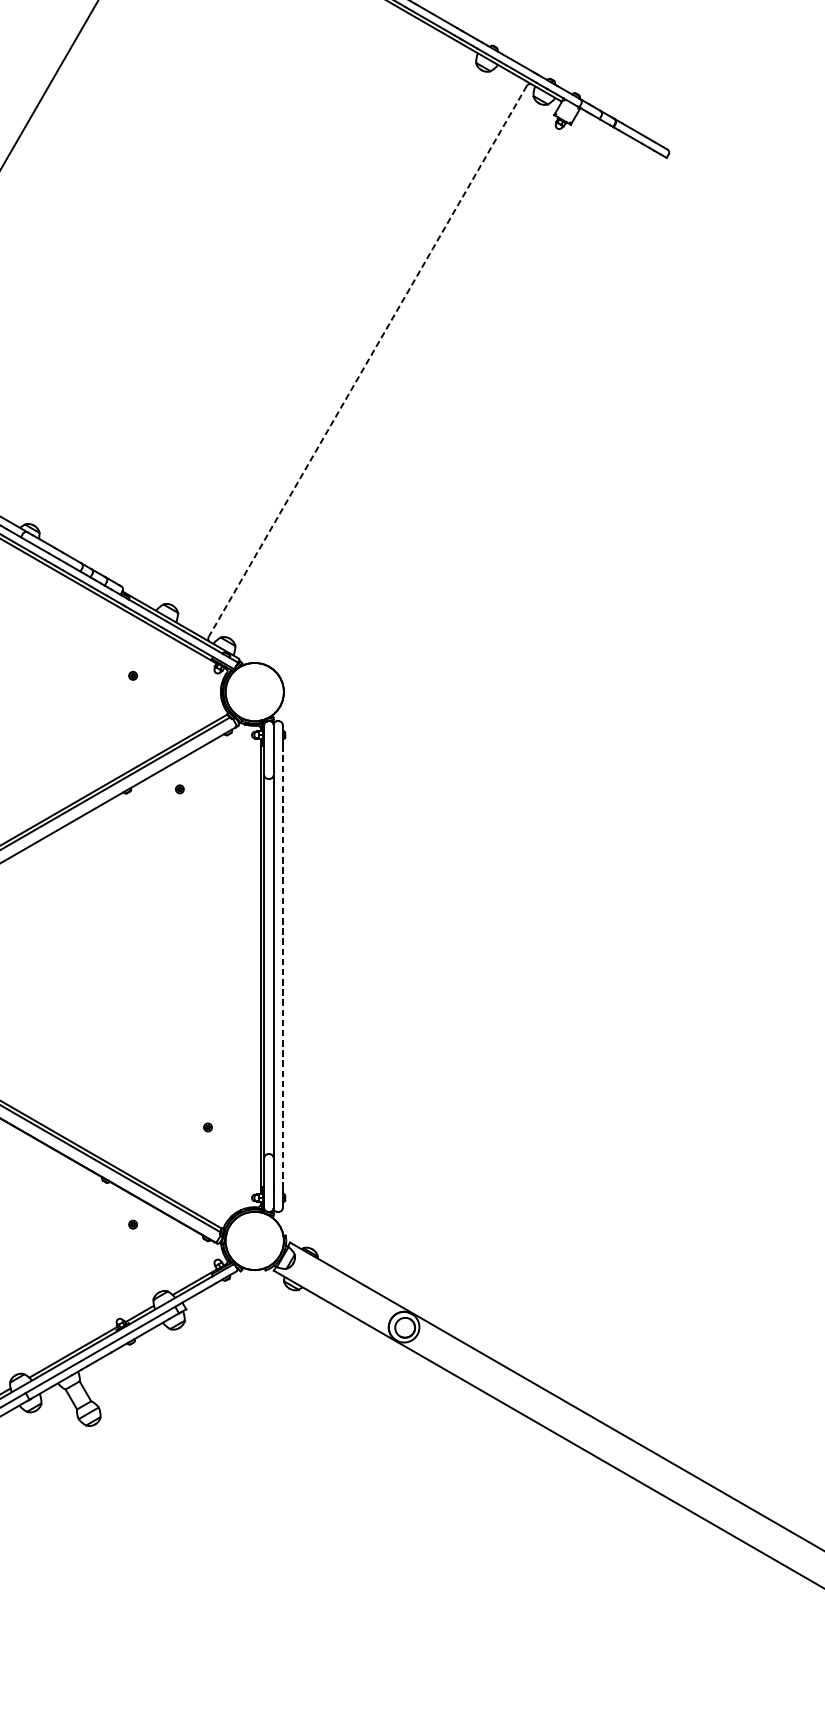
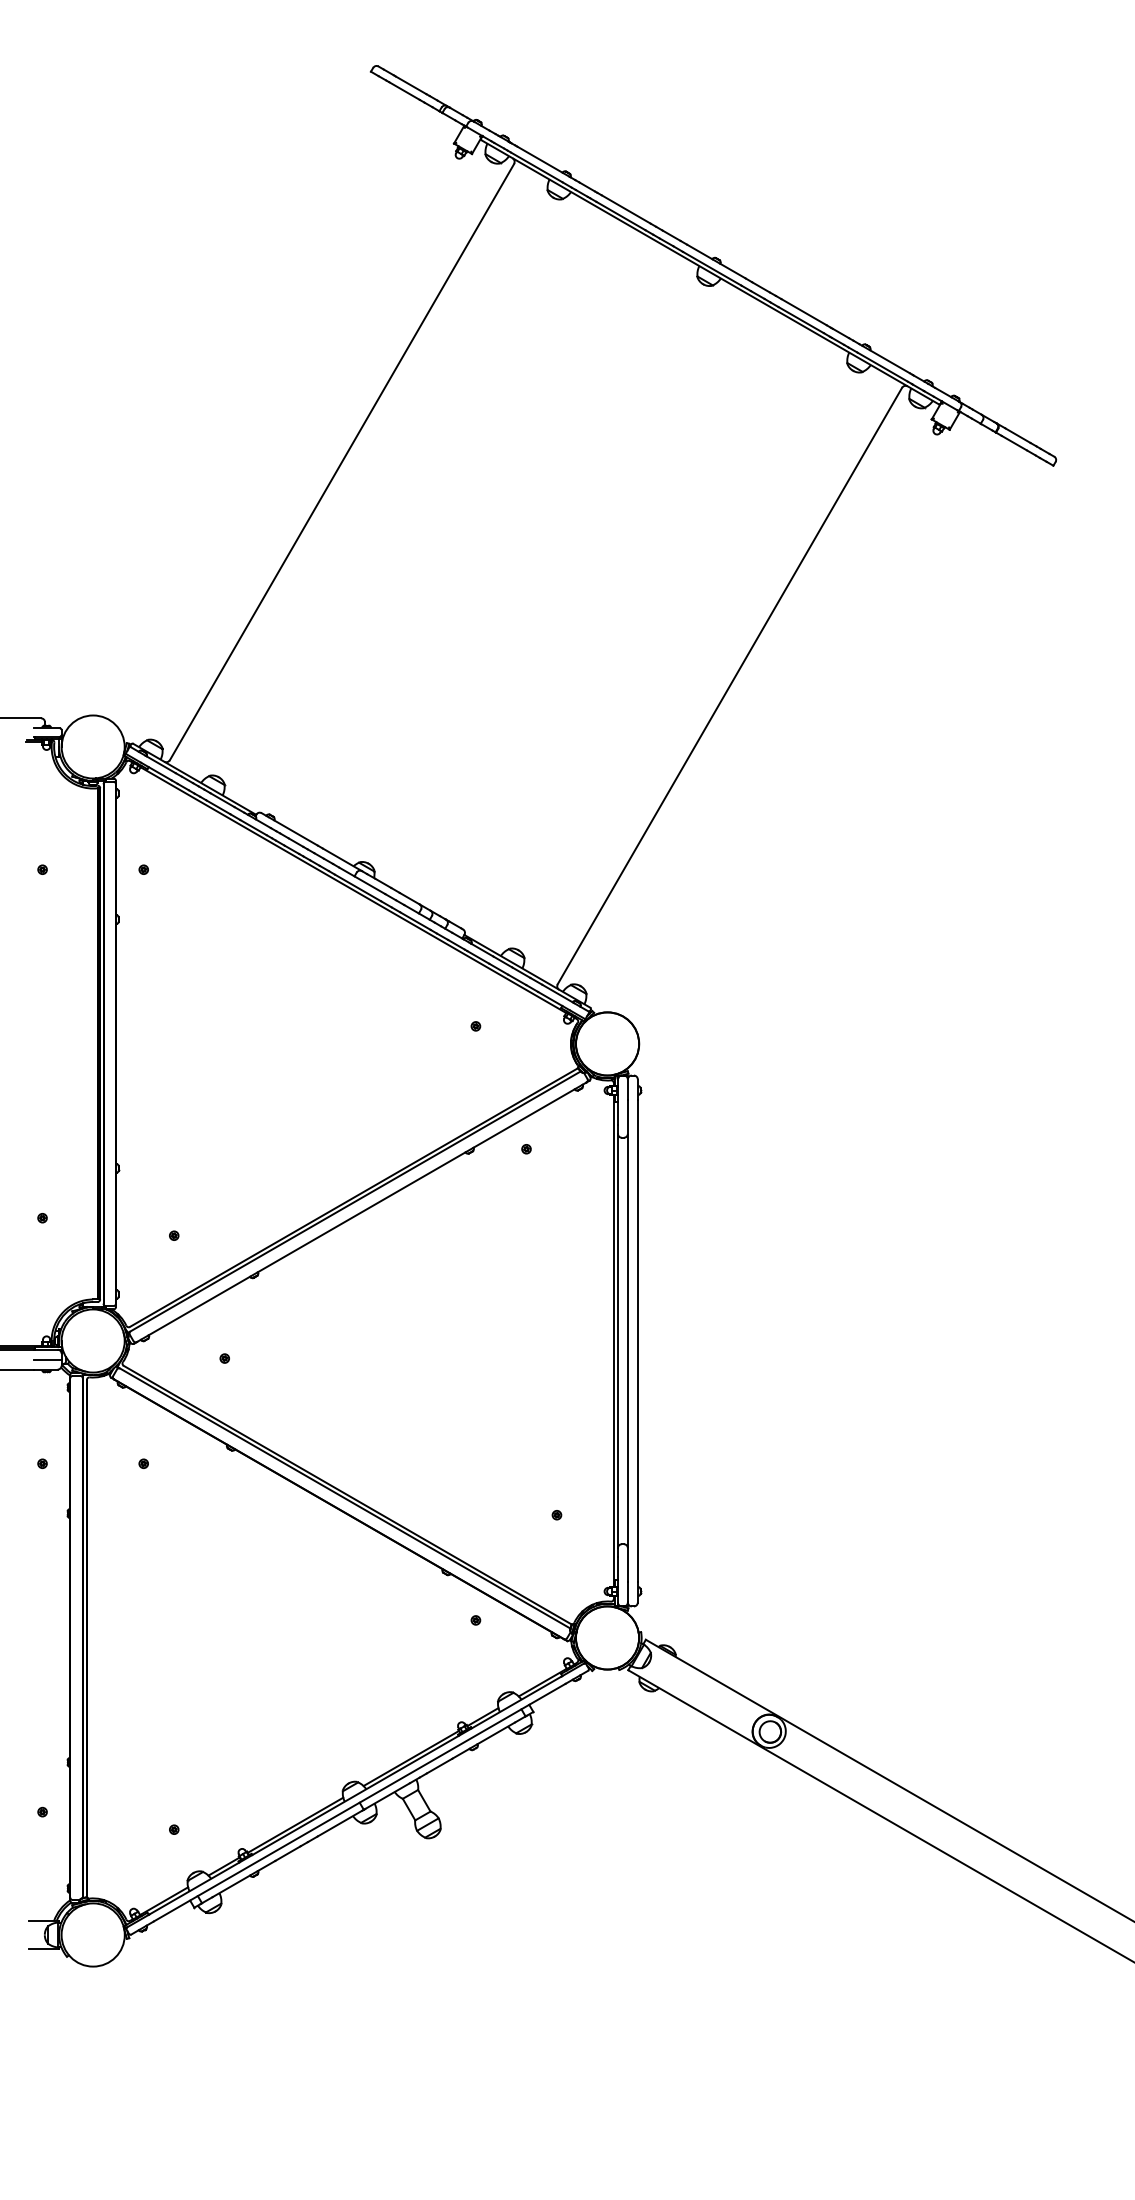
line: (367, 361) -> (729, 686), dashed -> solid
line: (282, 967) -> (637, 1341), dashed -> solid

